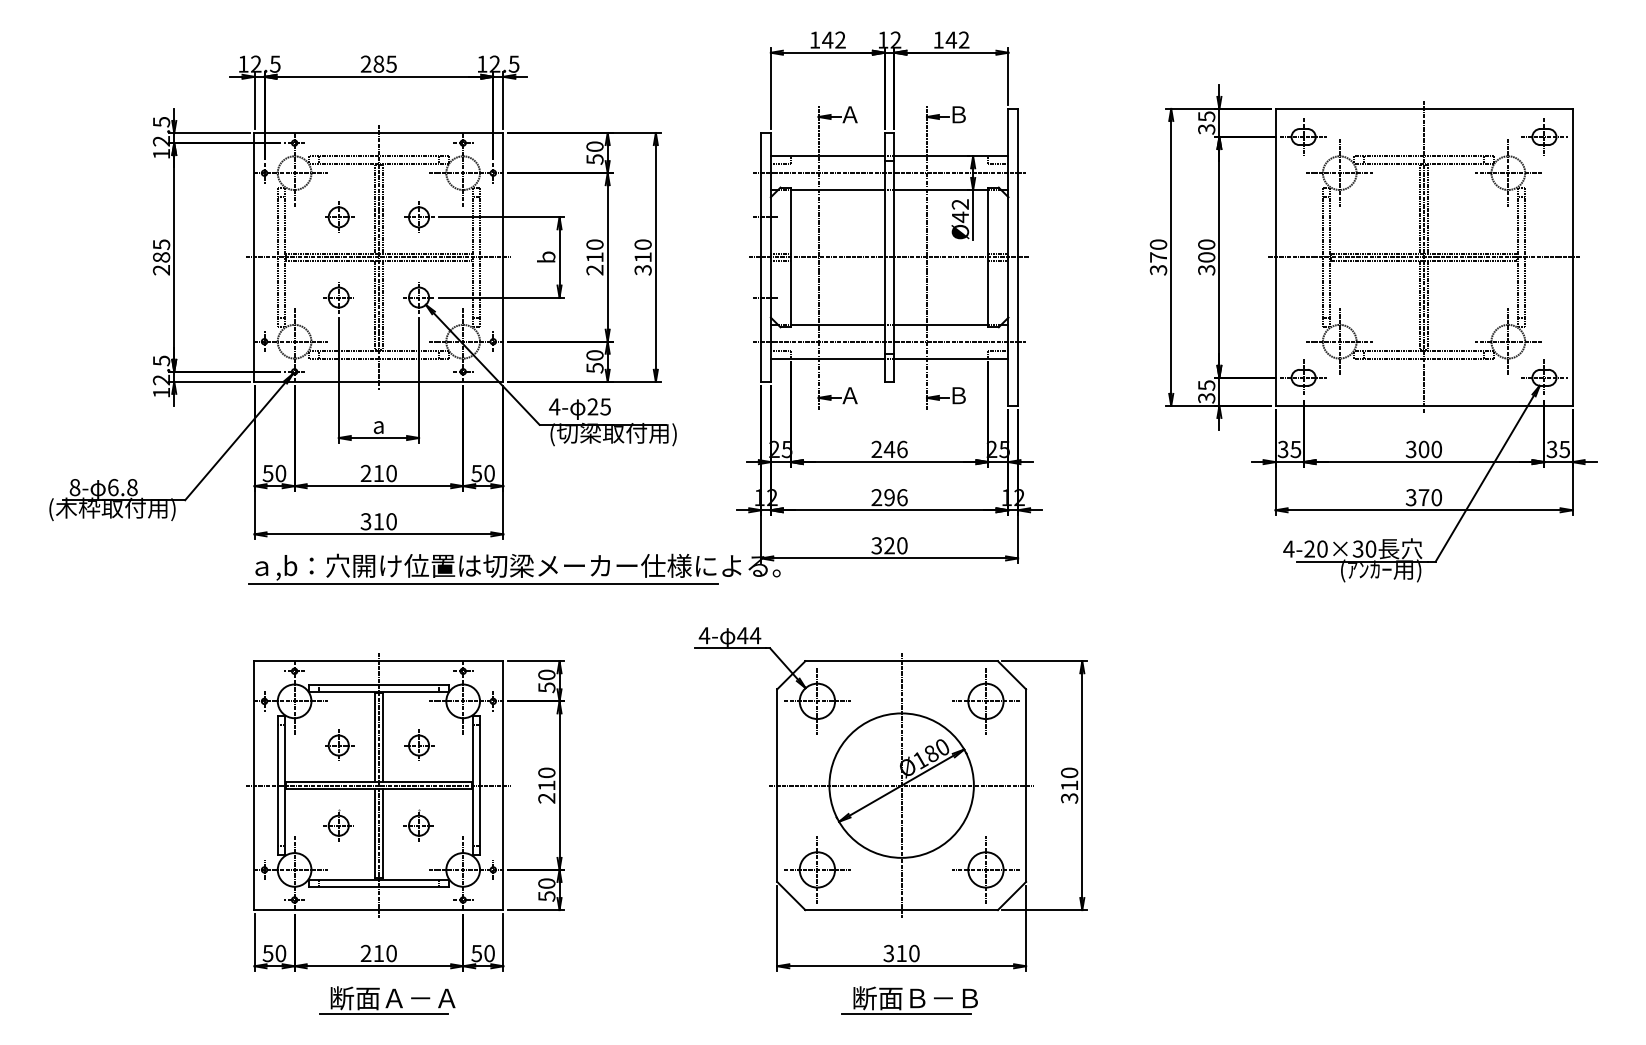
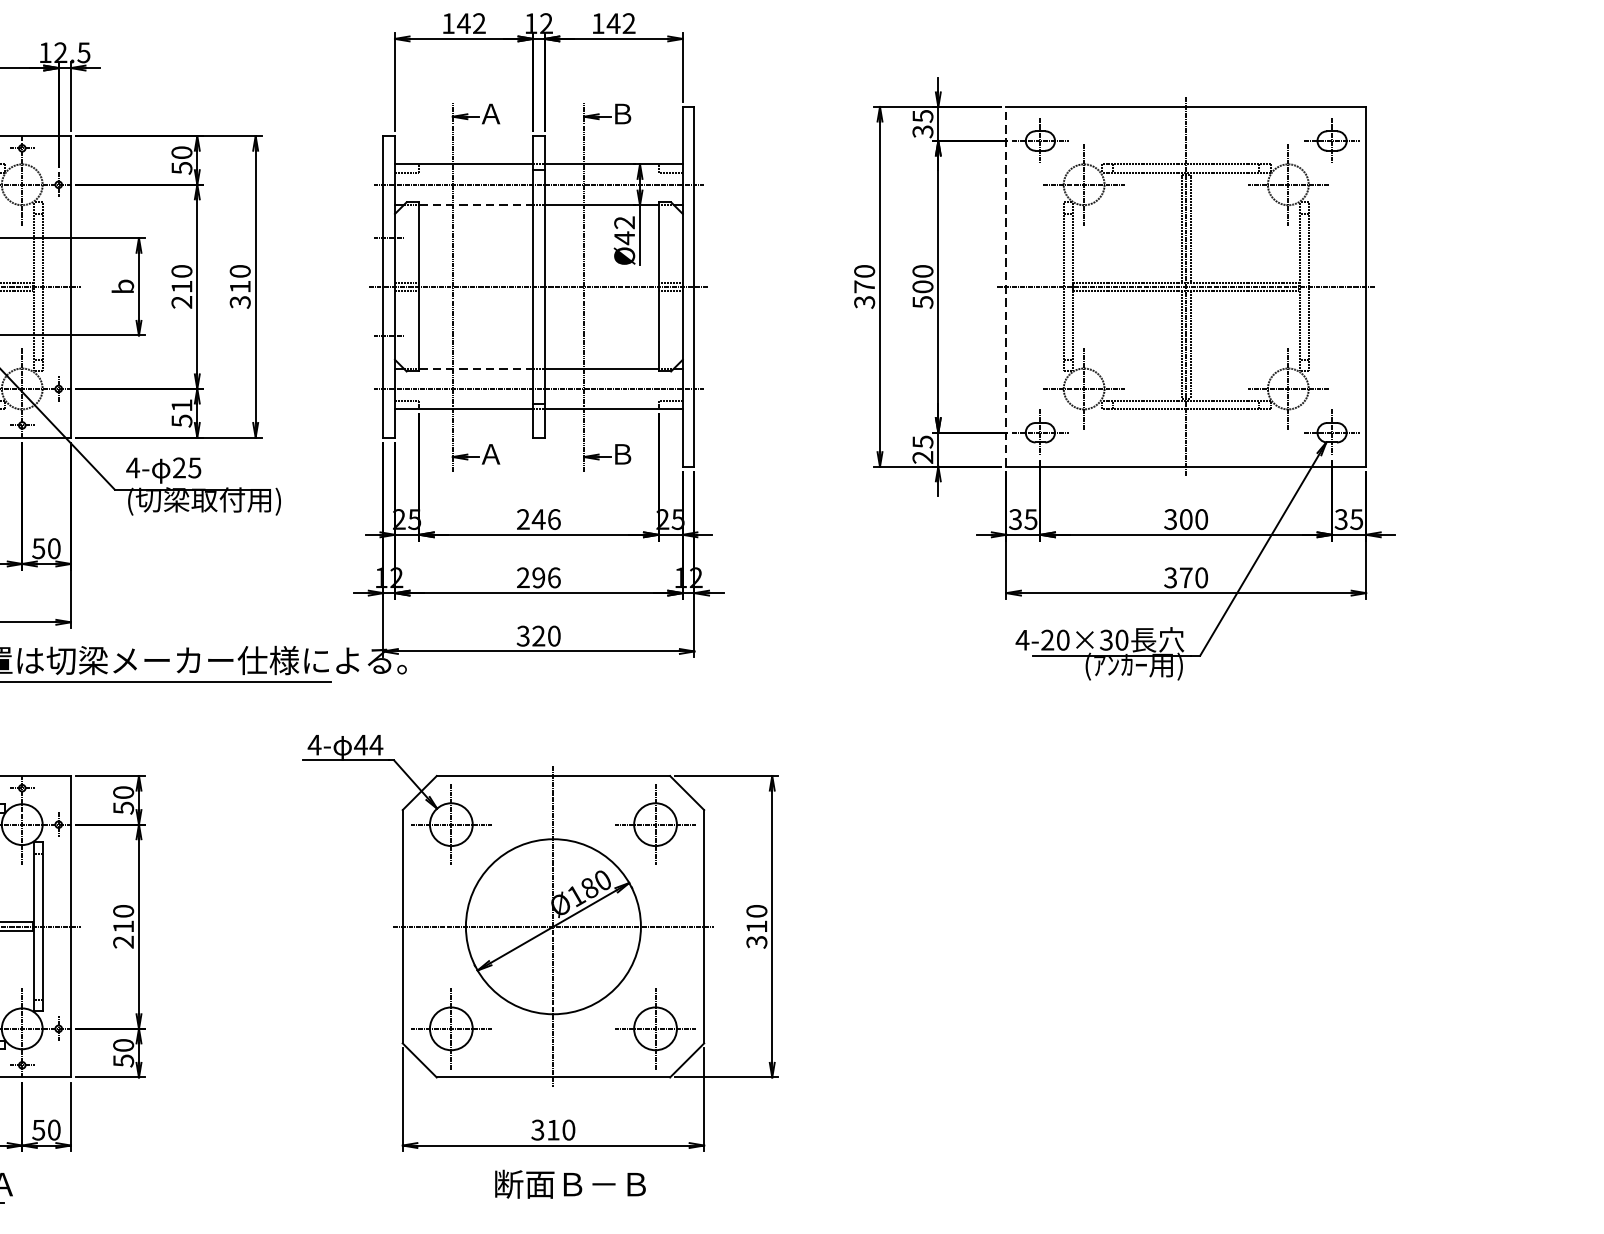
line: (837, 190) -> (475, 205), solid -> dashed
line: (1275, 256) -> (1006, 285), solid -> dashed
text: (1206, 269) -> (922, 301), 300 -> 500
line: (837, 324) -> (475, 368), solid -> dashed
text: (594, 355) -> (181, 405), 50 -> 51
text: (1206, 398) -> (922, 457), 35 -> 25
line: (906, 1013) -> (559, 1202), removed

